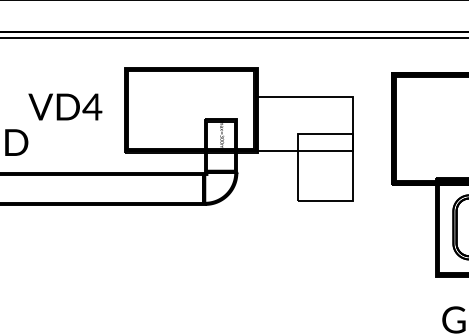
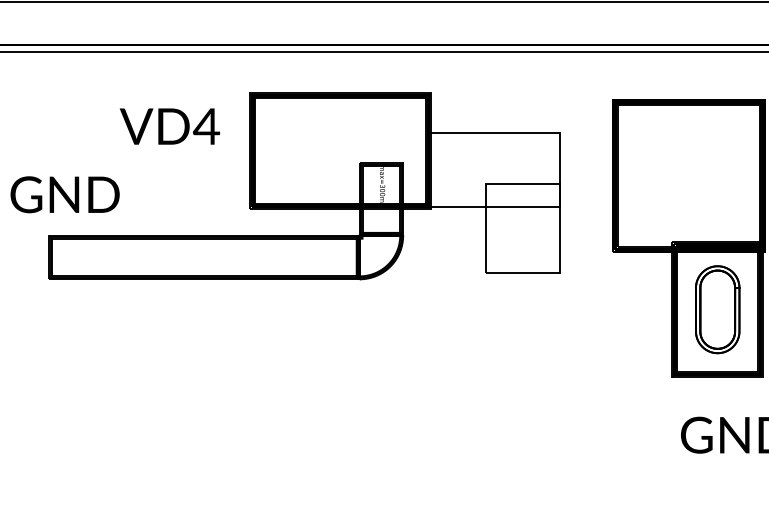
text: (65, 106) -> (169, 126), moved

